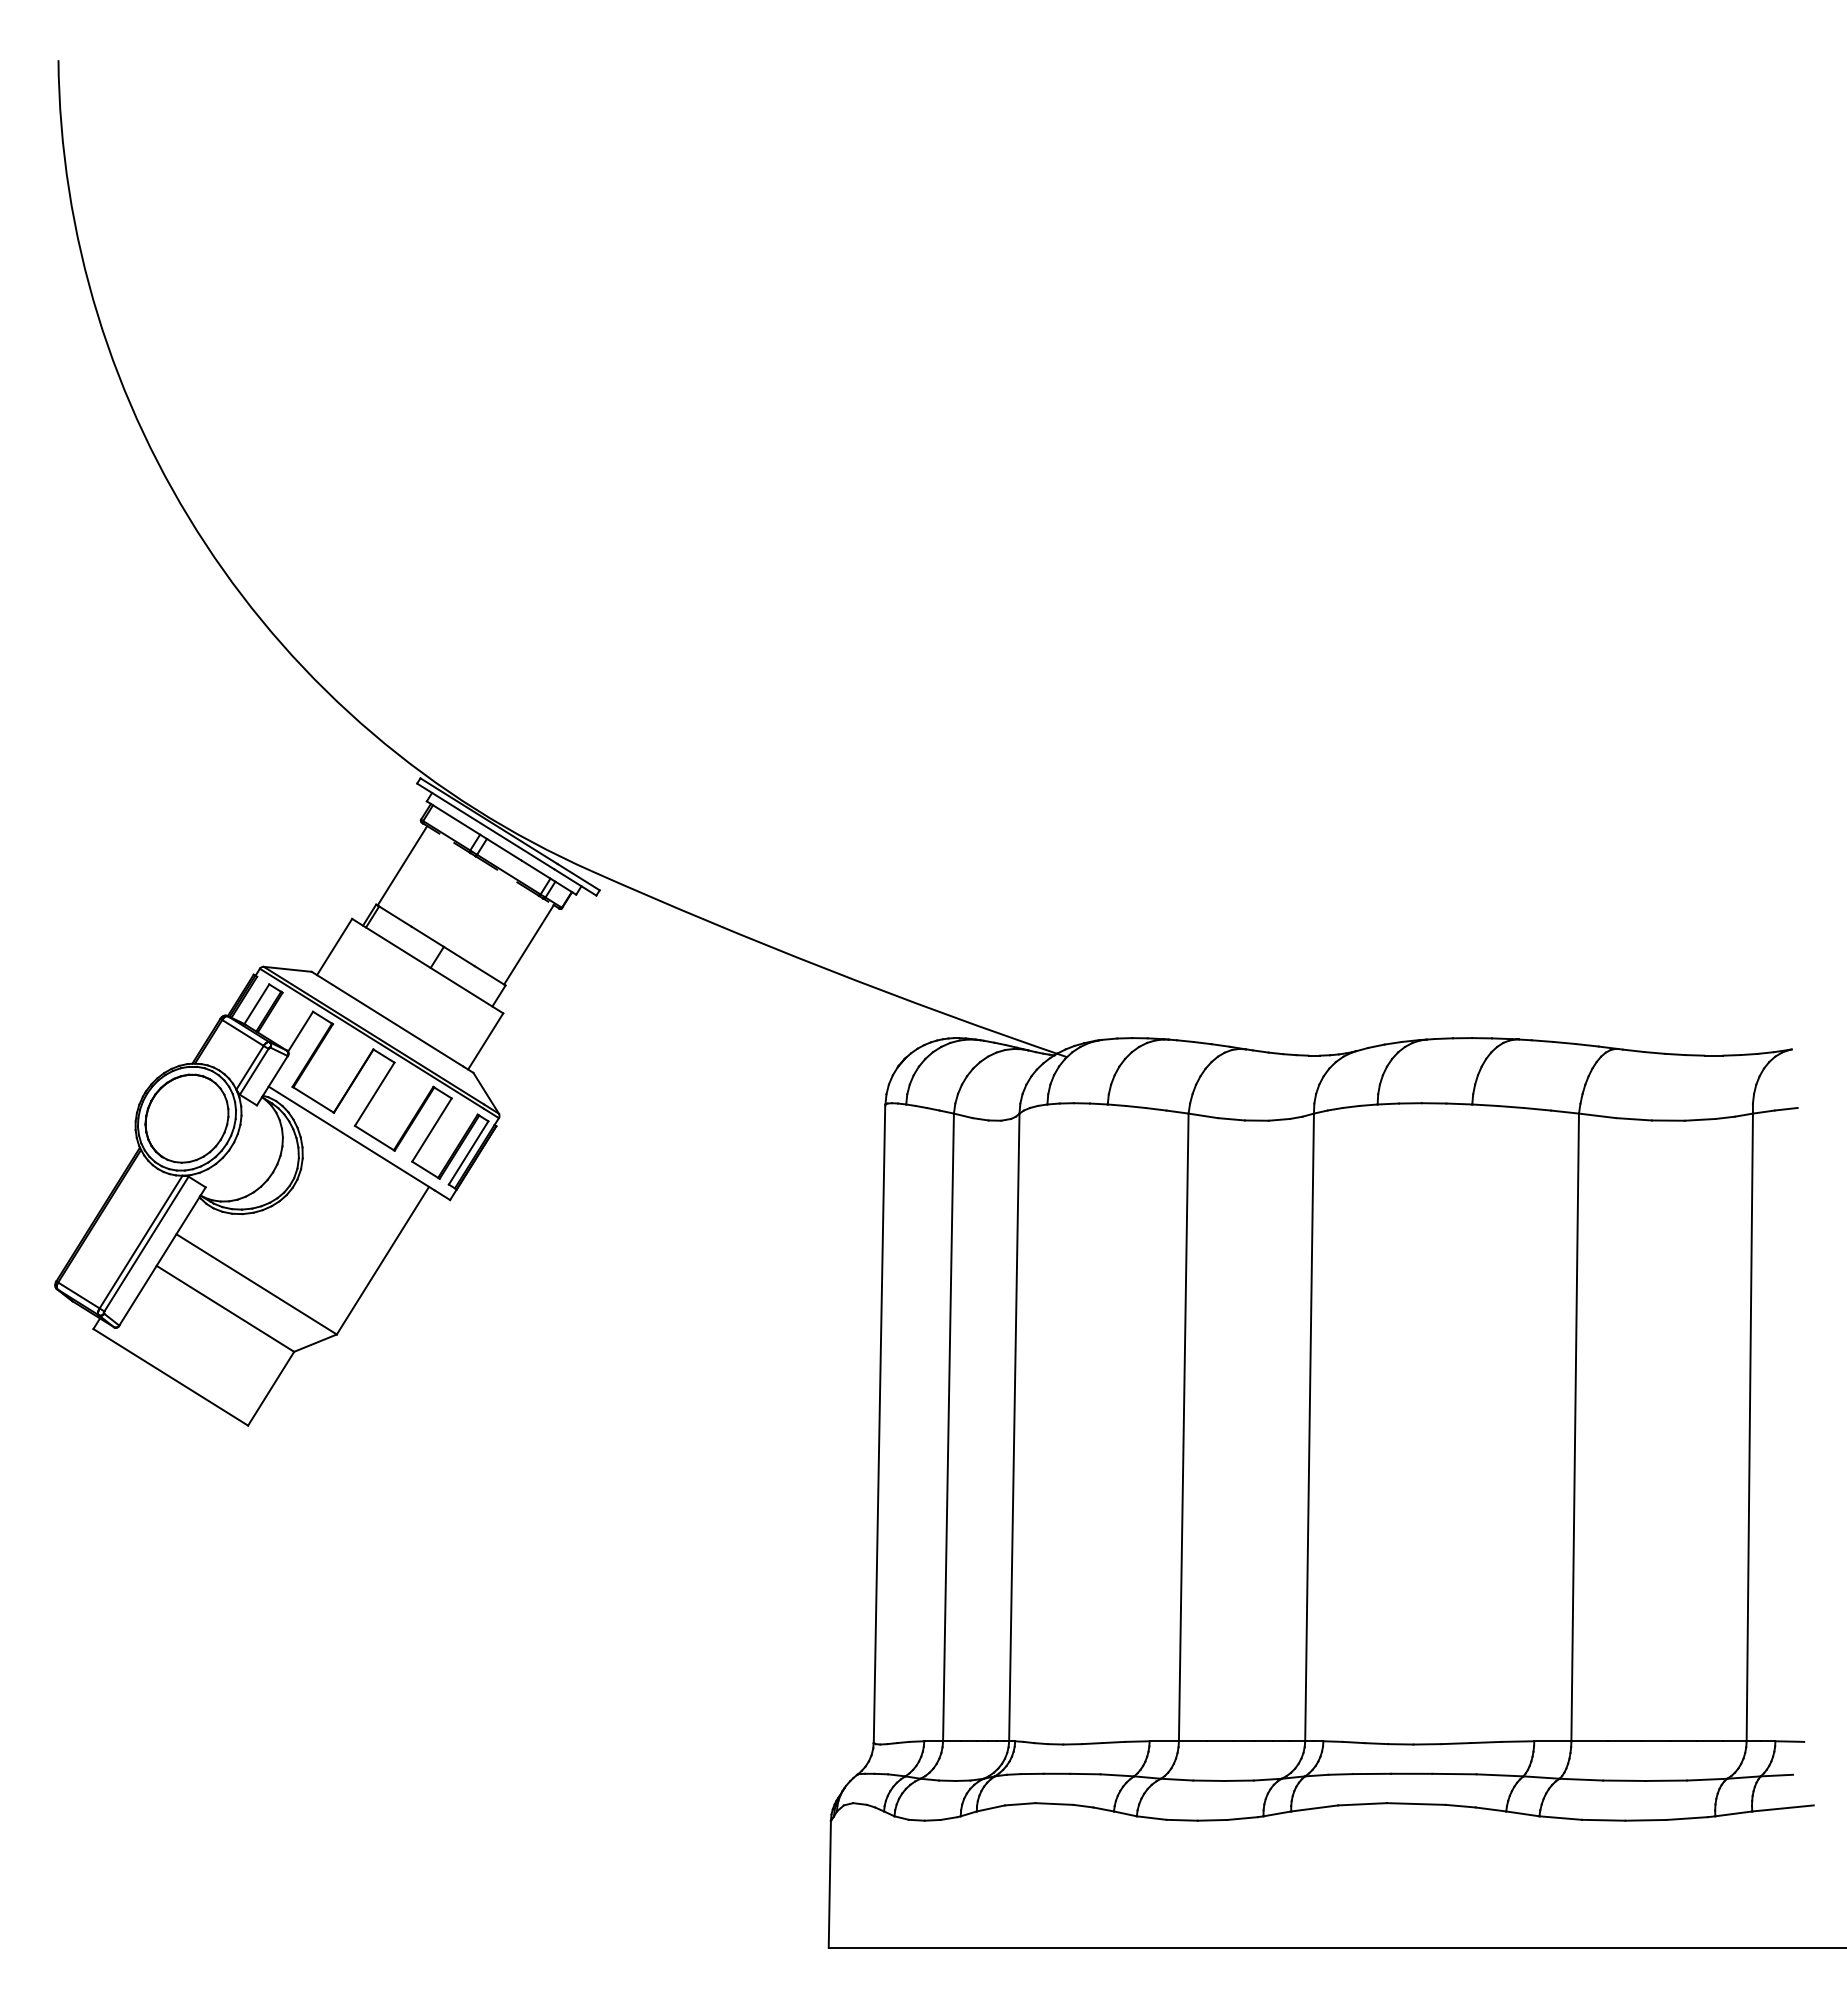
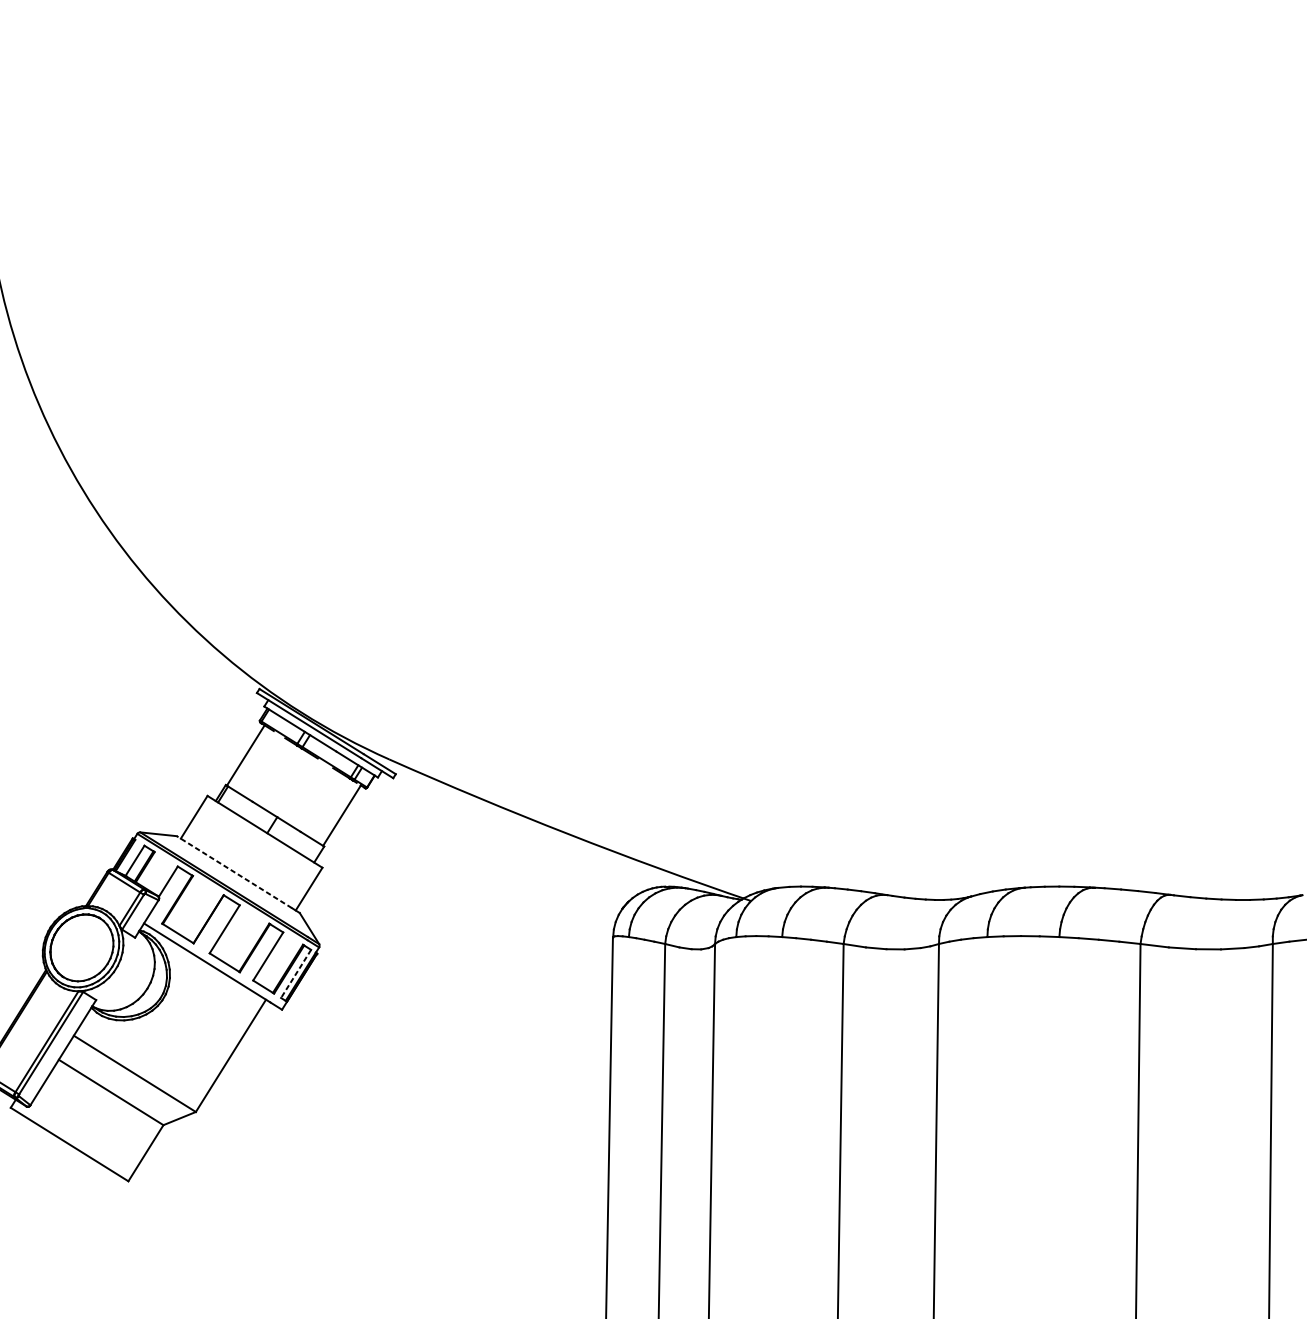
line: (387, 1018) -> (234, 871), solid -> dashed
line: (468, 1153) -> (296, 974), solid -> dashed

